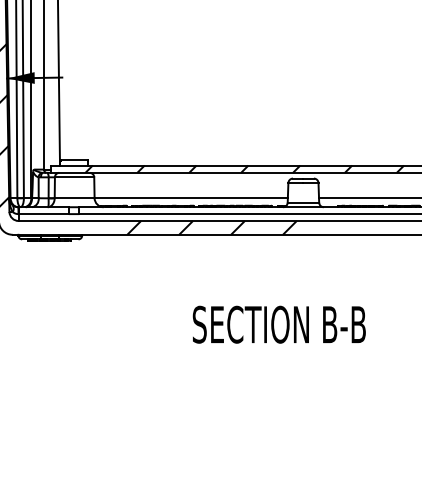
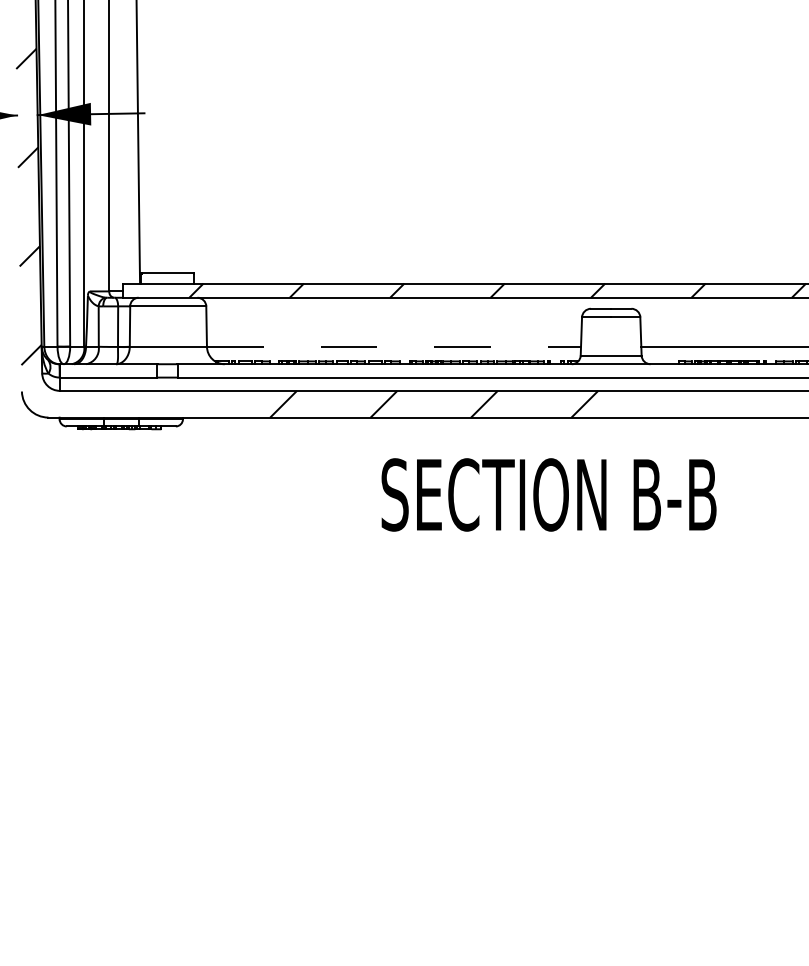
line: (191, 198) -> (394, 347), solid -> dashed
text: (278, 324) -> (547, 494), moved

